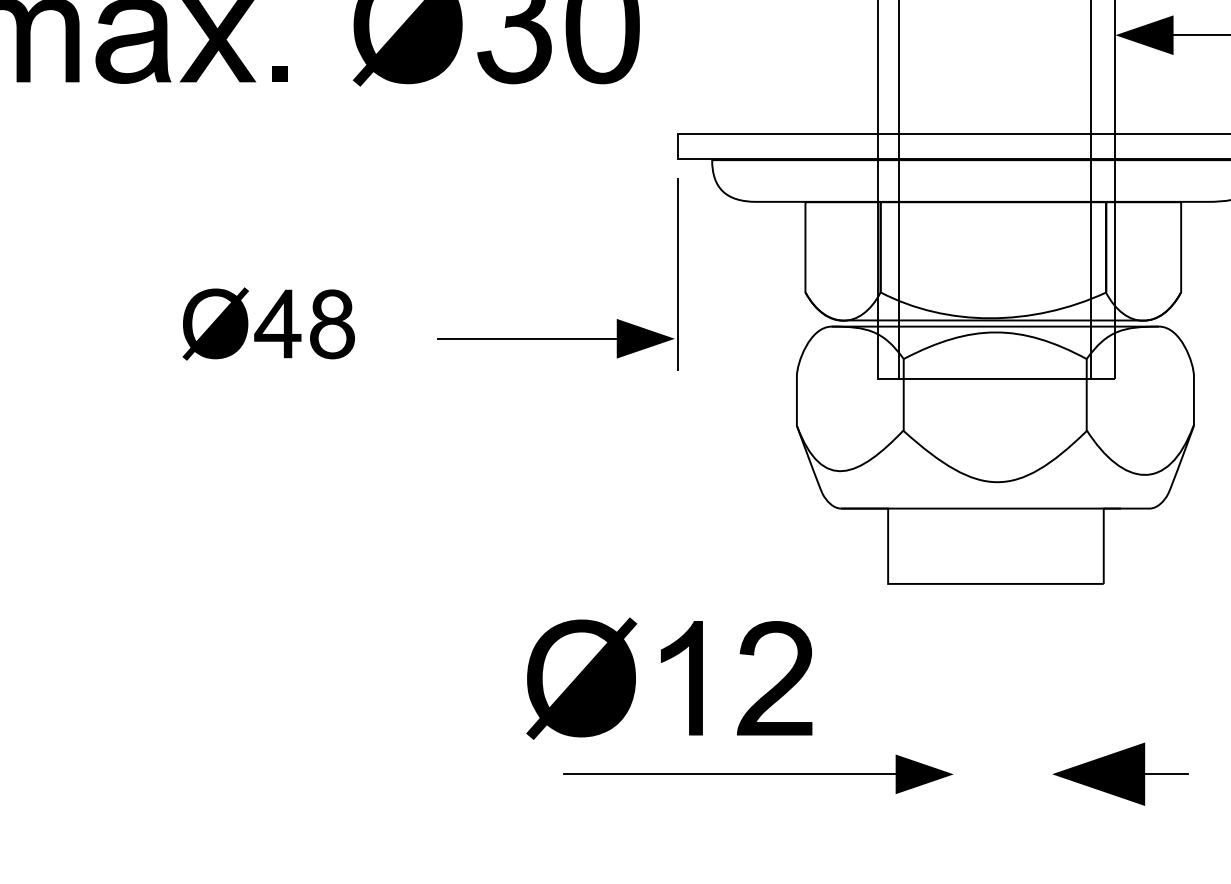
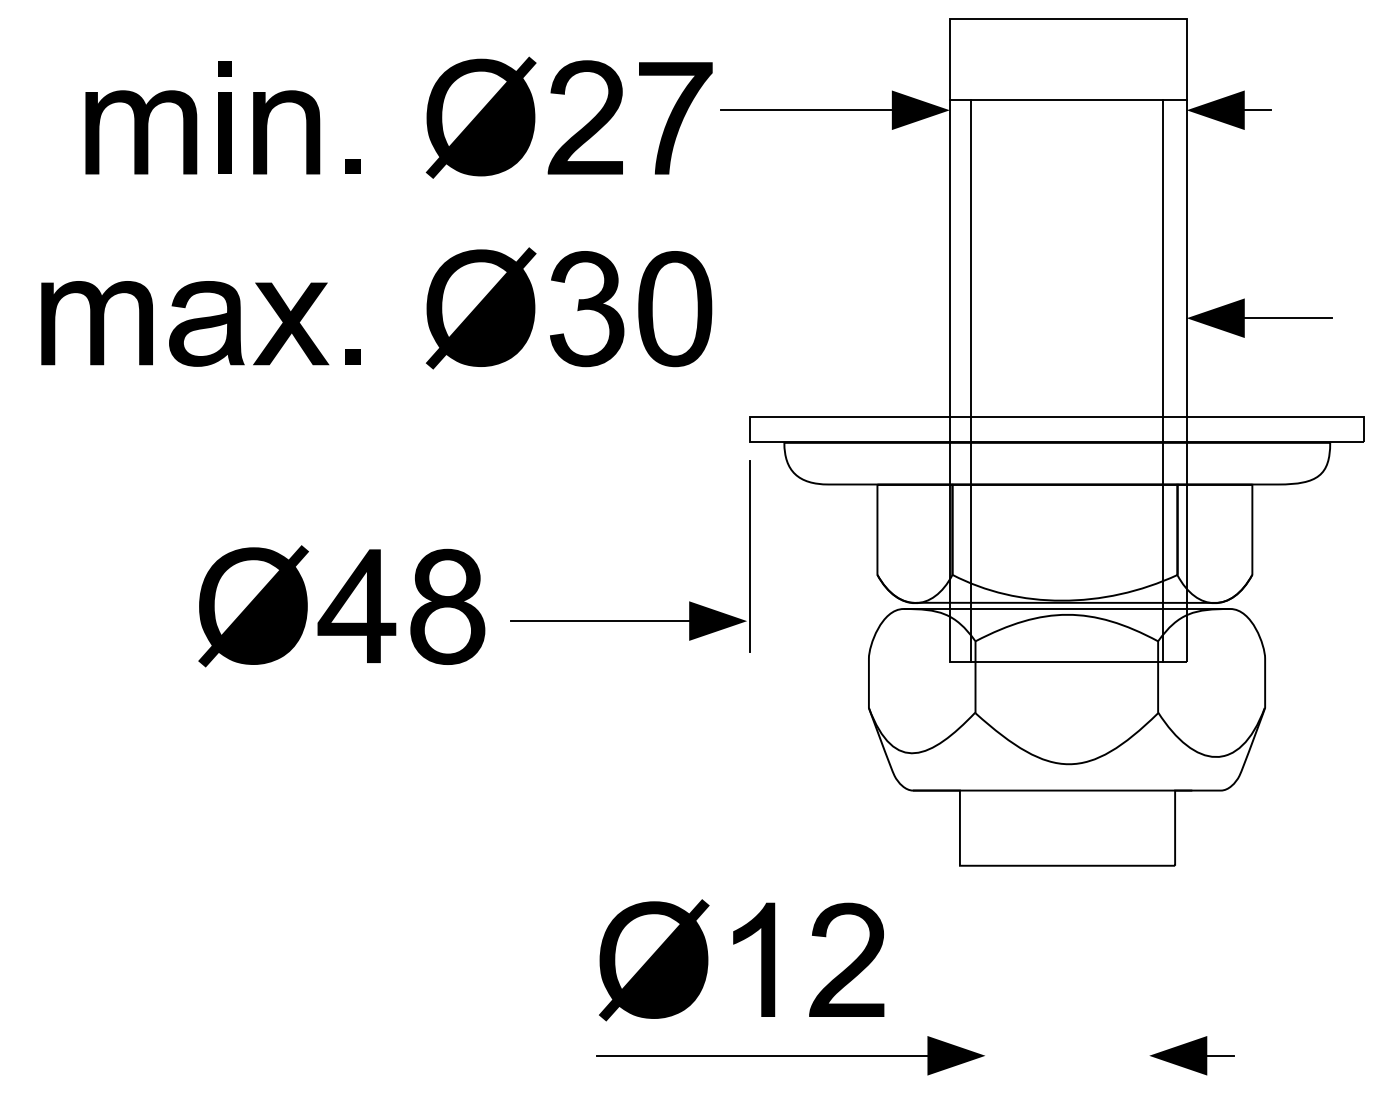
part: (268, 324) -> (341, 606), size x1.67
part: (758, 774) -> (790, 1055), moved
part: (1120, 774) -> (1191, 1055), size x0.62

